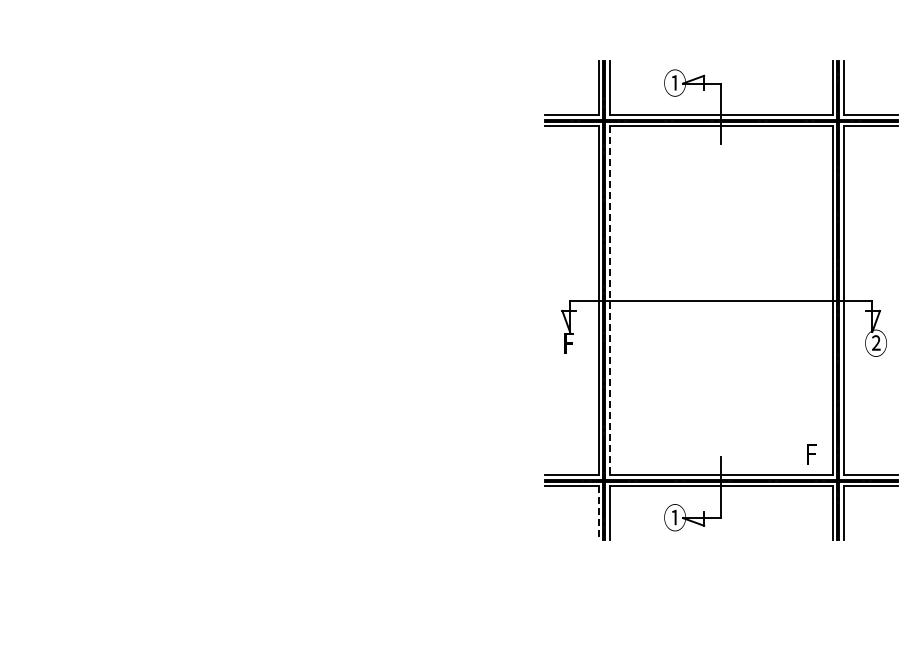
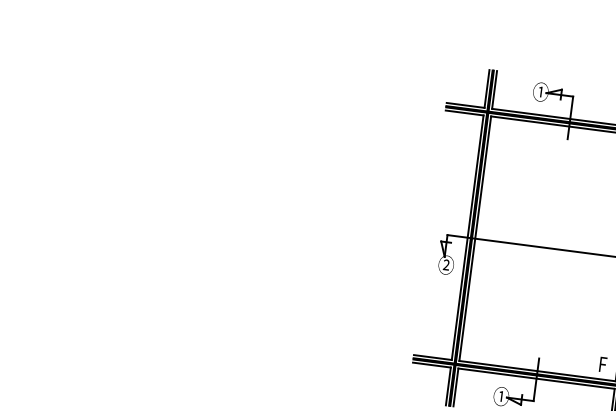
line: (609, 300) -> (475, 238), dashed -> solid
text: (573, 342) -> (446, 264), F -> ②
line: (598, 513) -> (448, 386), dashed -> solid

